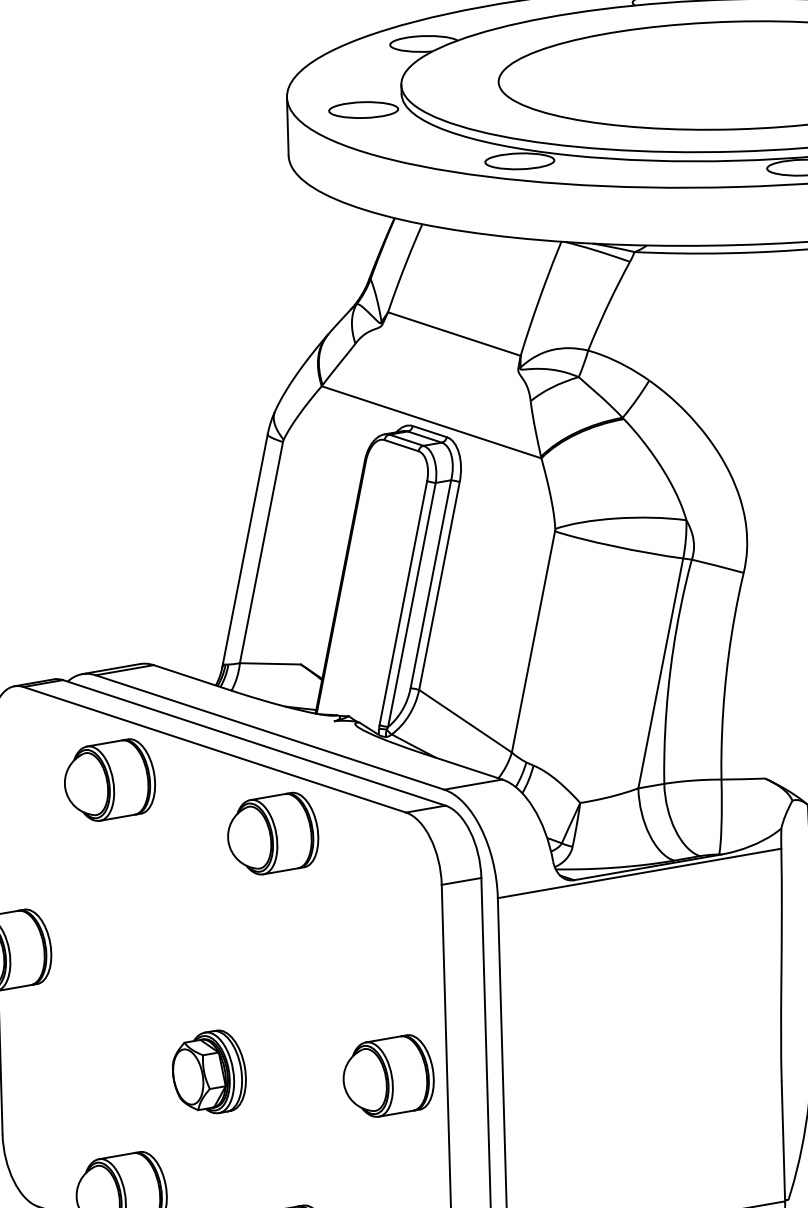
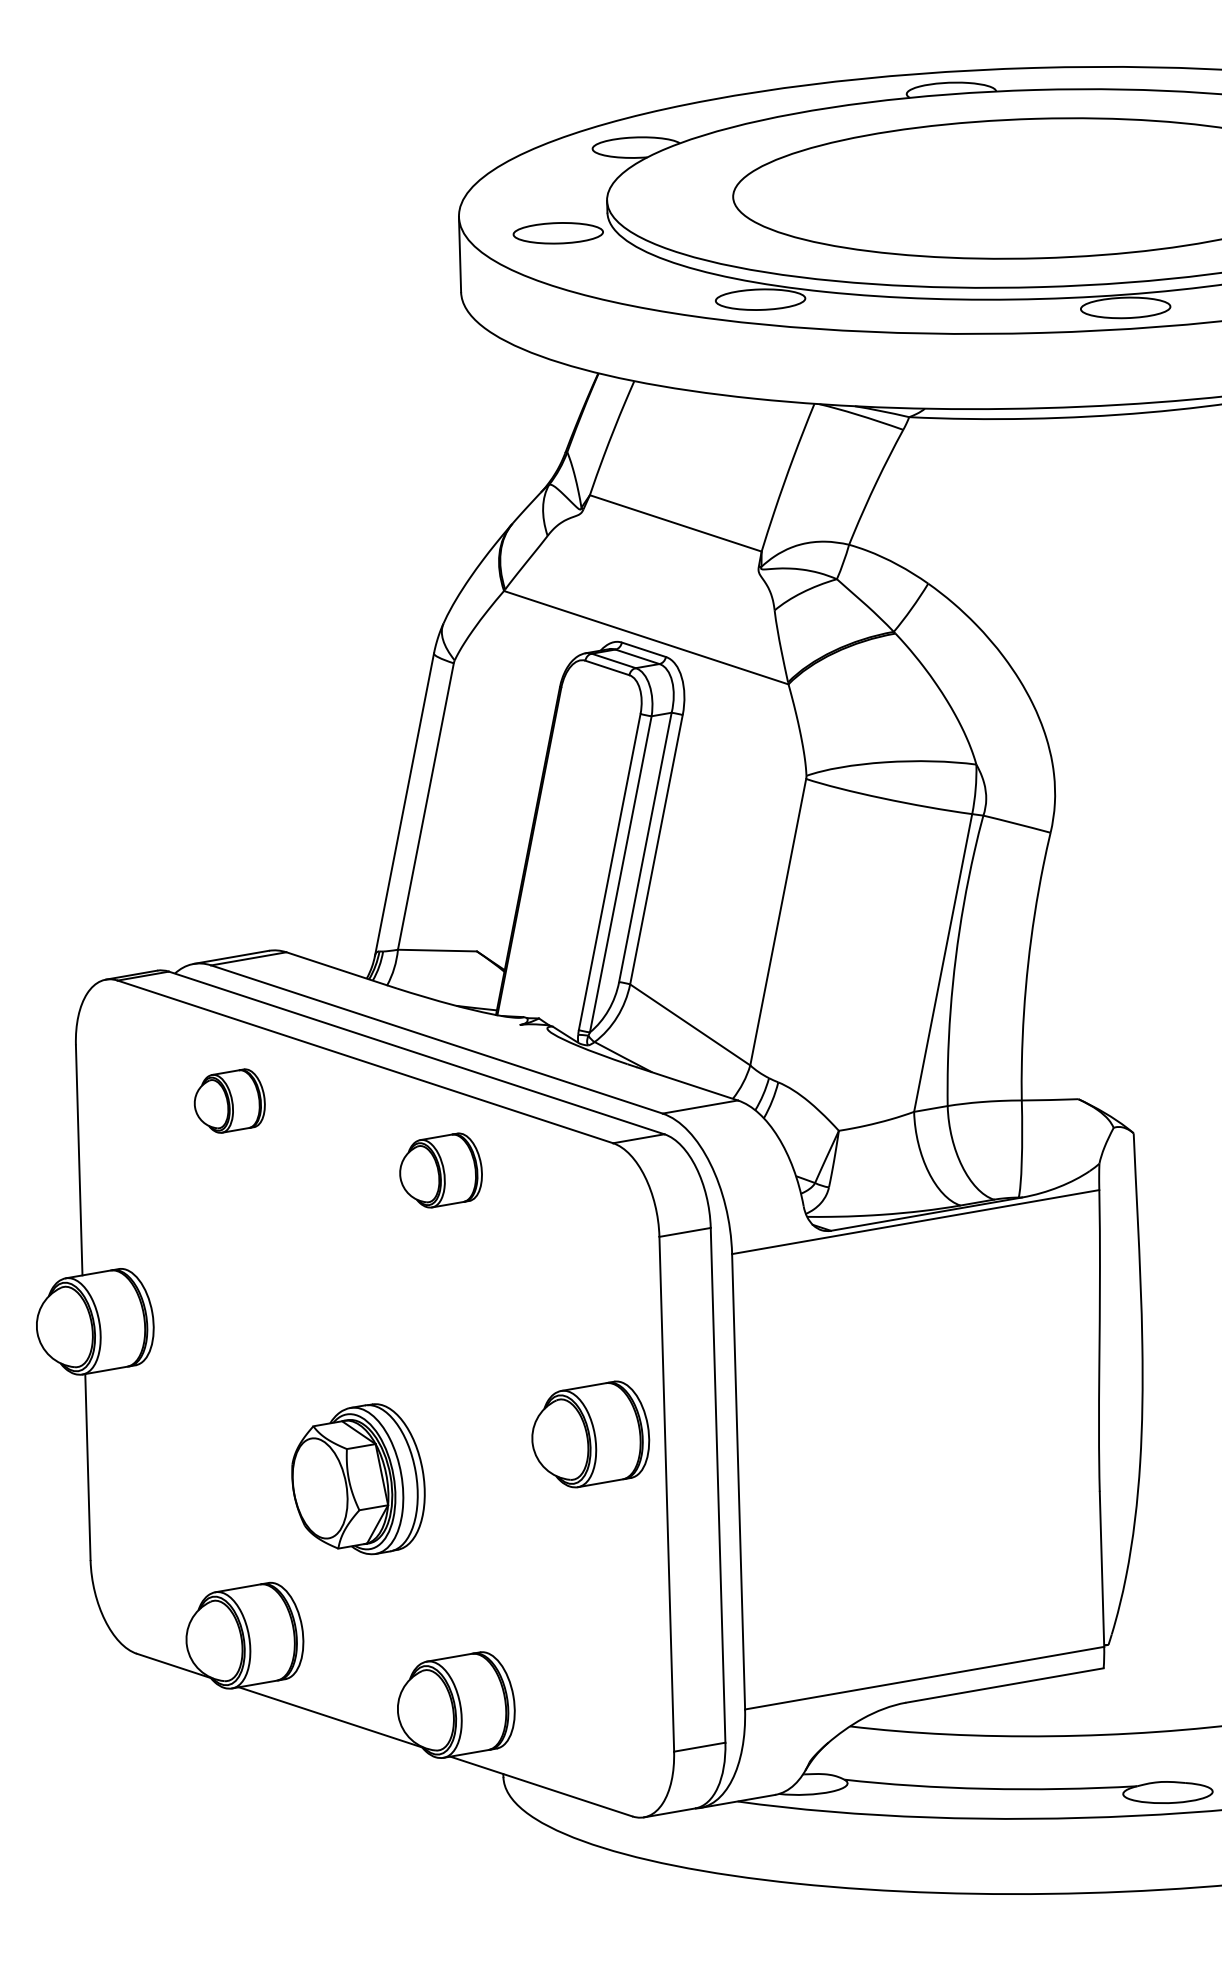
part: (109, 779) -> (229, 1100), size x0.6
part: (272, 833) -> (440, 1170), size x0.7
part: (209, 1071) -> (358, 1478), size x1.4
part: (388, 1076) -> (590, 1434), moved

